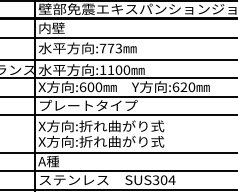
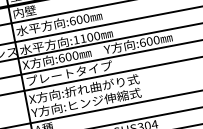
text: (110, 48) -> (79, 19), :773 -> :600
text: (183, 87) -> (149, 41), :620 -> :600
text: (101, 141) -> (86, 102), X方向:折れ曲がり式 -> Y方向:ヒンジ伸縮式

